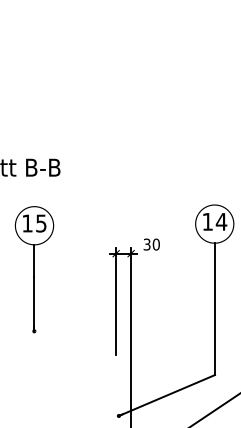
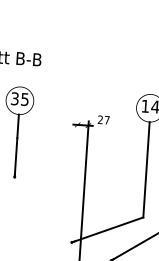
text: (27, 223) -> (14, 98), 15 -> 35
text: (151, 244) -> (103, 119), 30 -> 27
line: (116, 300) -> (75, 158), removed

